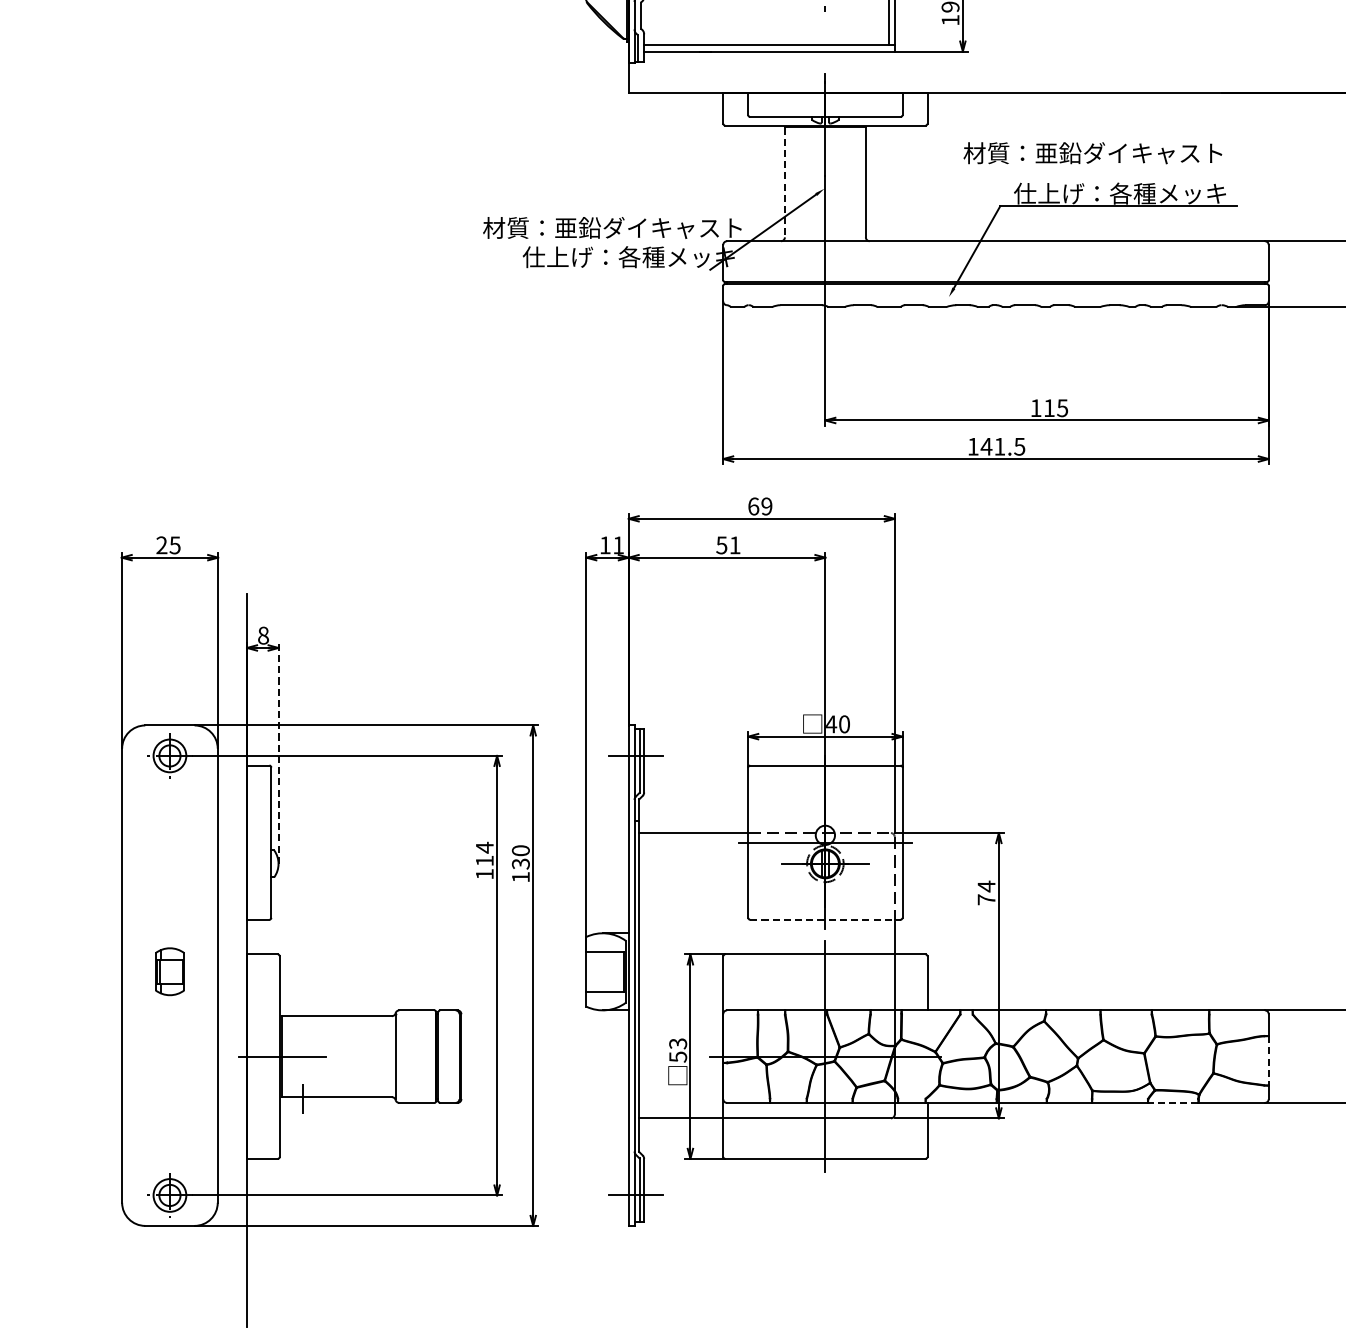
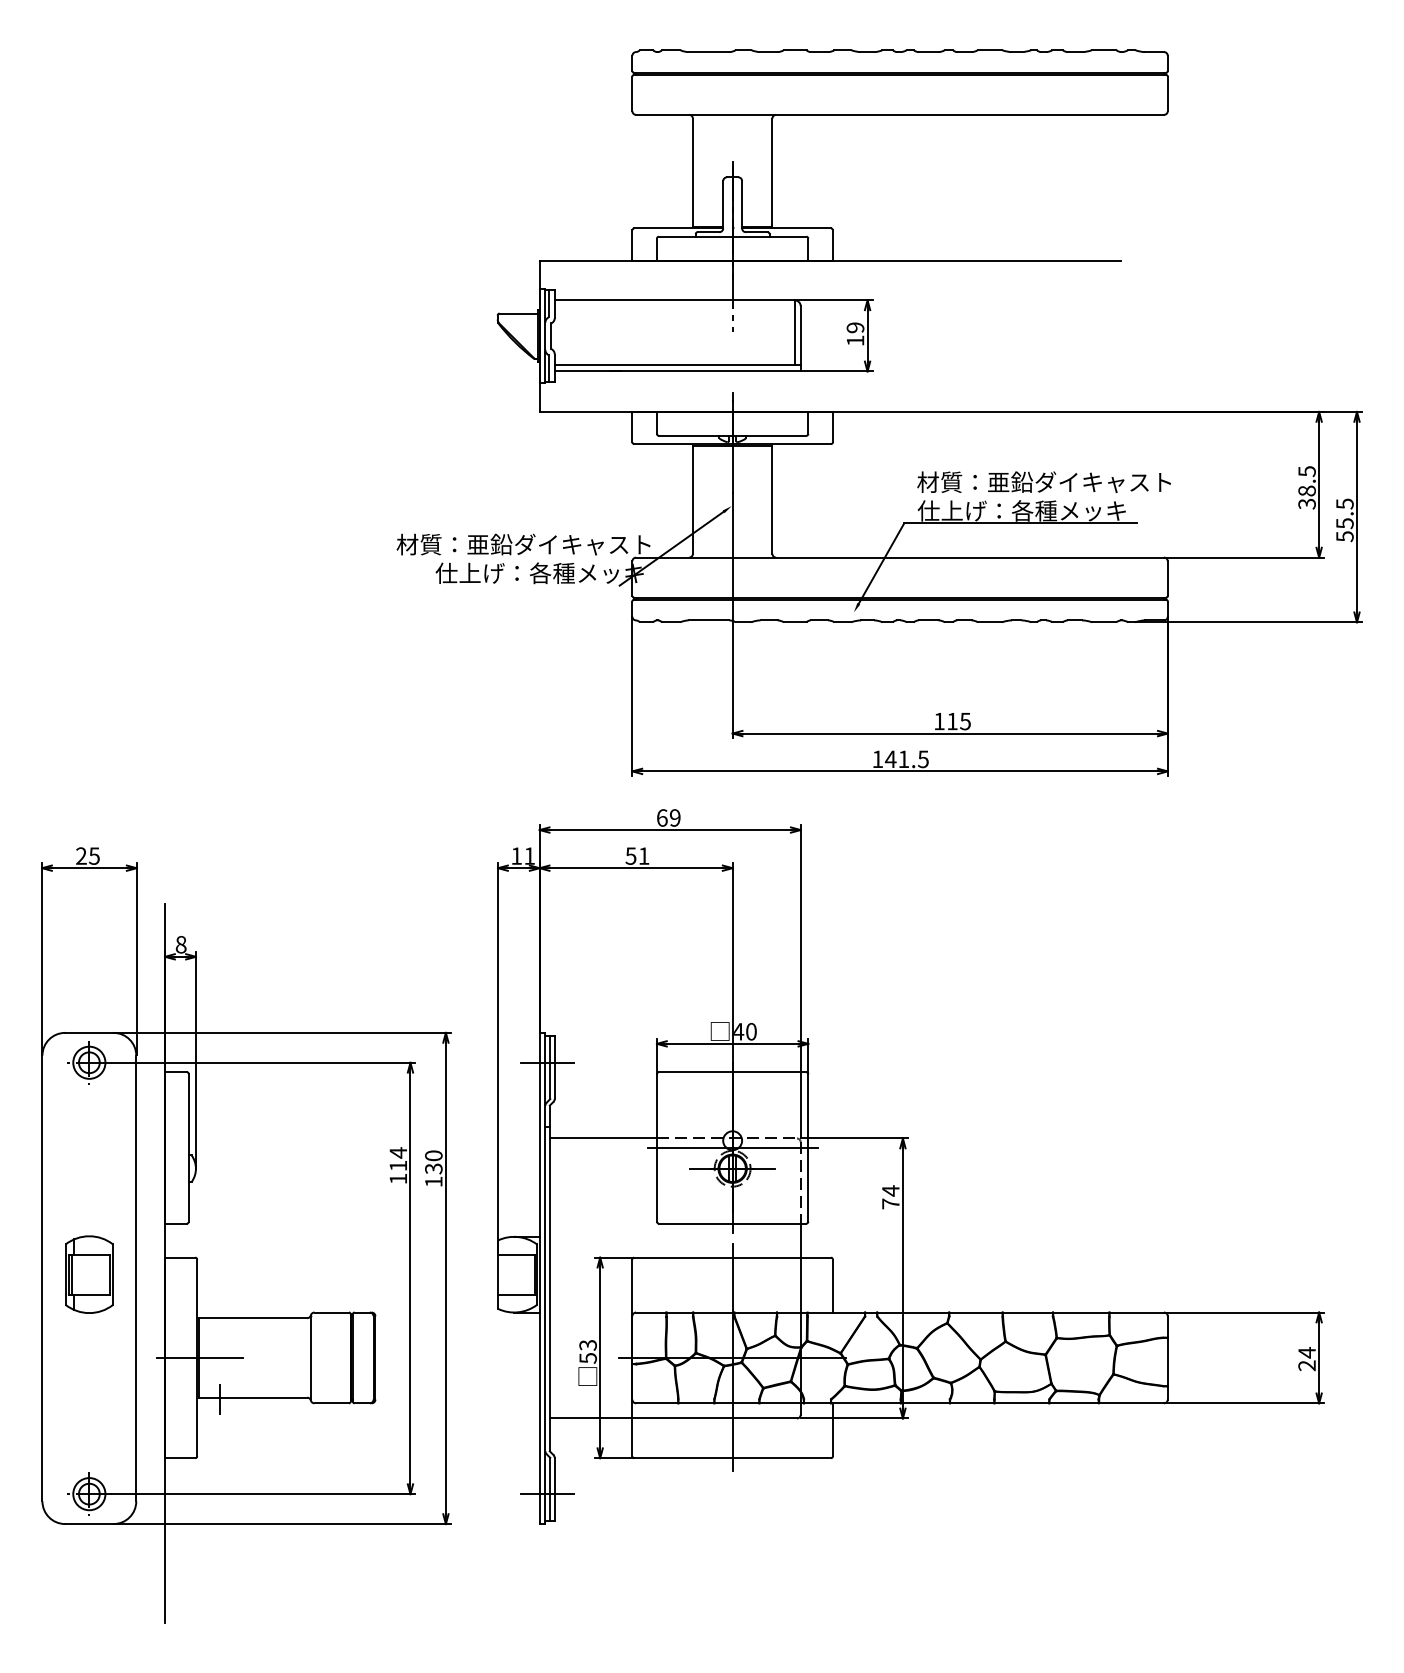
text: (1092, 152) -> (1043, 481), moved
line: (784, 182) -> (692, 499), dashed -> solid
line: (278, 752) -> (195, 1059), dashed -> solid
line: (825, 919) -> (732, 1223), dashed -> solid
part: (170, 971) -> (89, 1274), size x1.67
line: (1268, 1061) -> (1167, 1362), dashed -> solid
line: (1173, 1103) -> (1074, 1403), dashed -> solid

